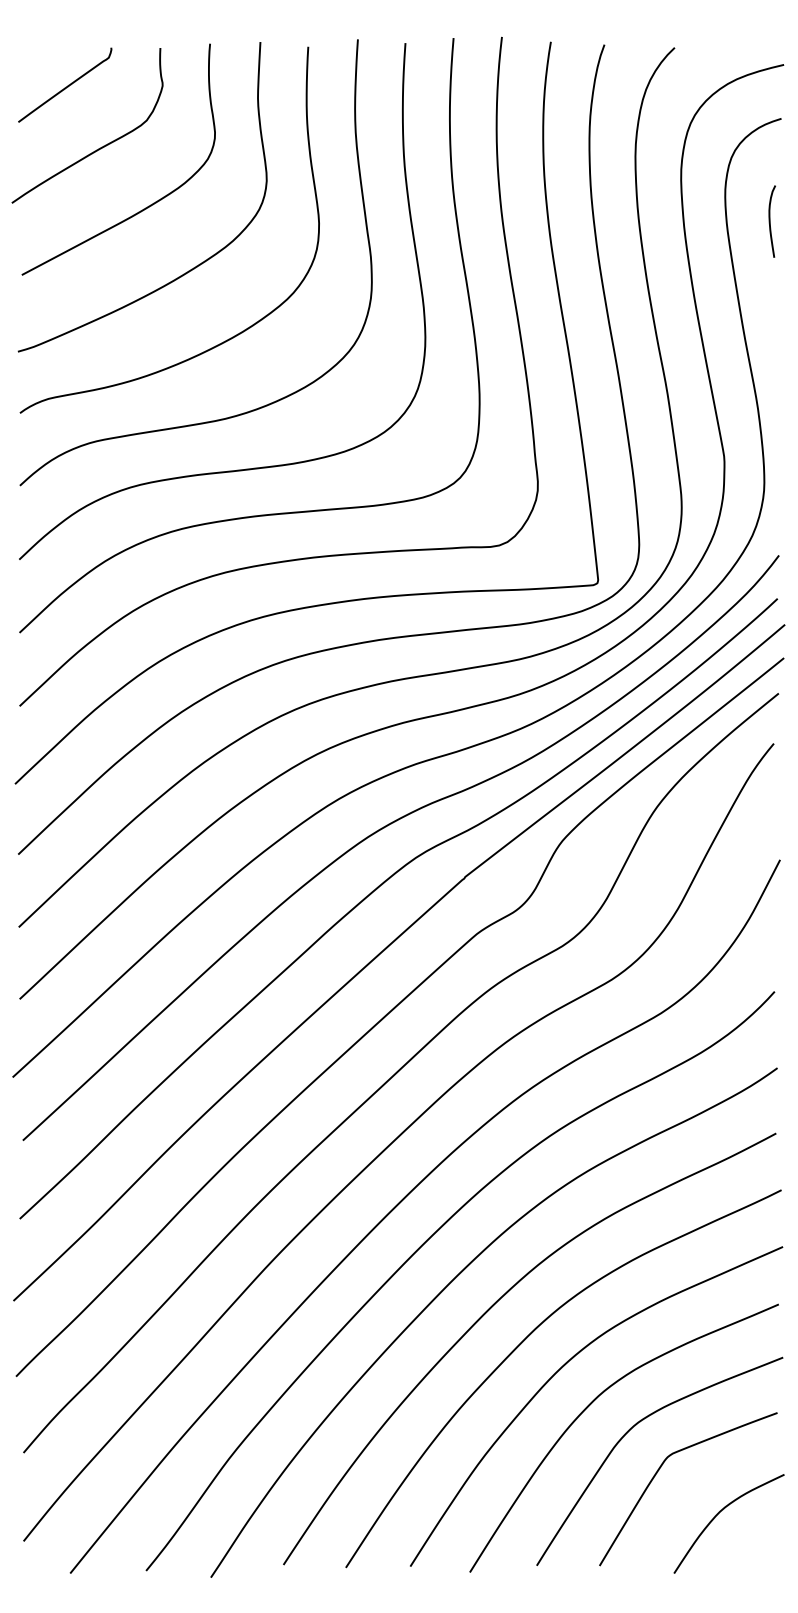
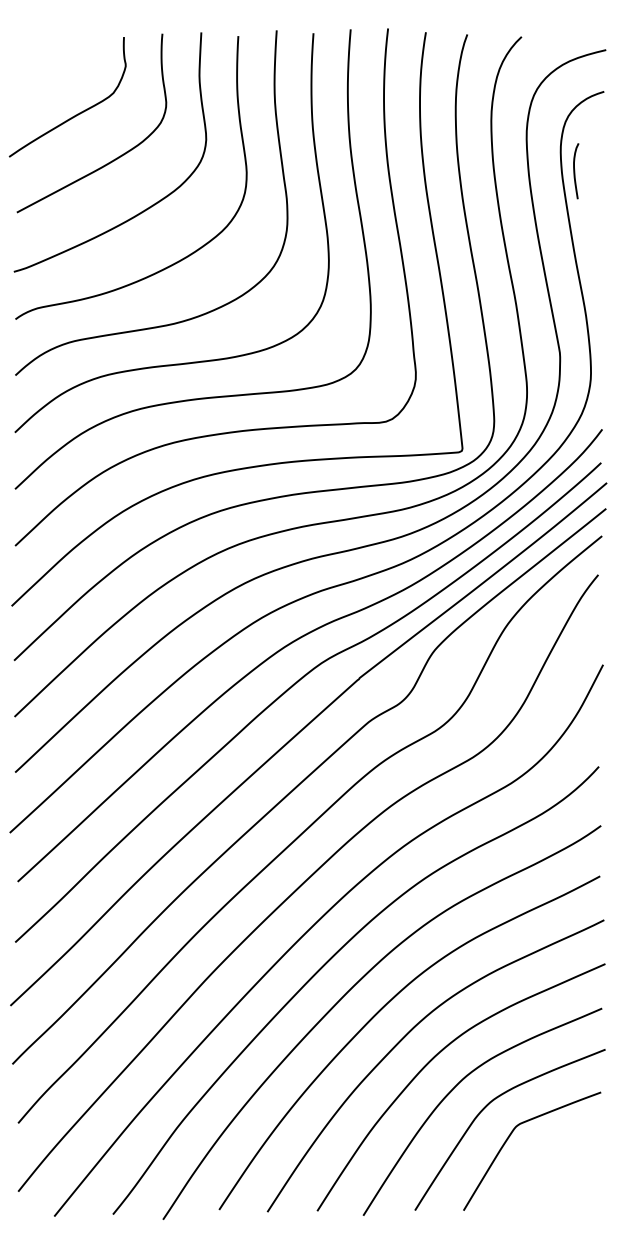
curve: (67, 85) -> (52, 66), removed
curve: (770, 221) -> (574, 171), moved
curve: (719, 1513) -> (556, 1170), removed

